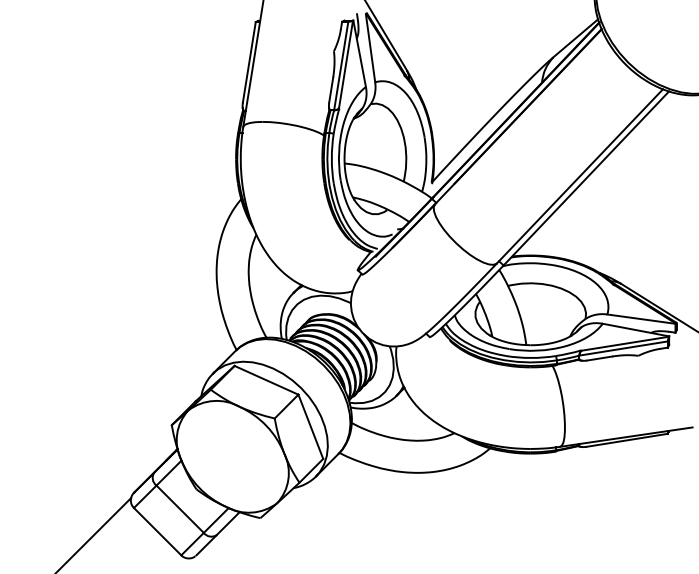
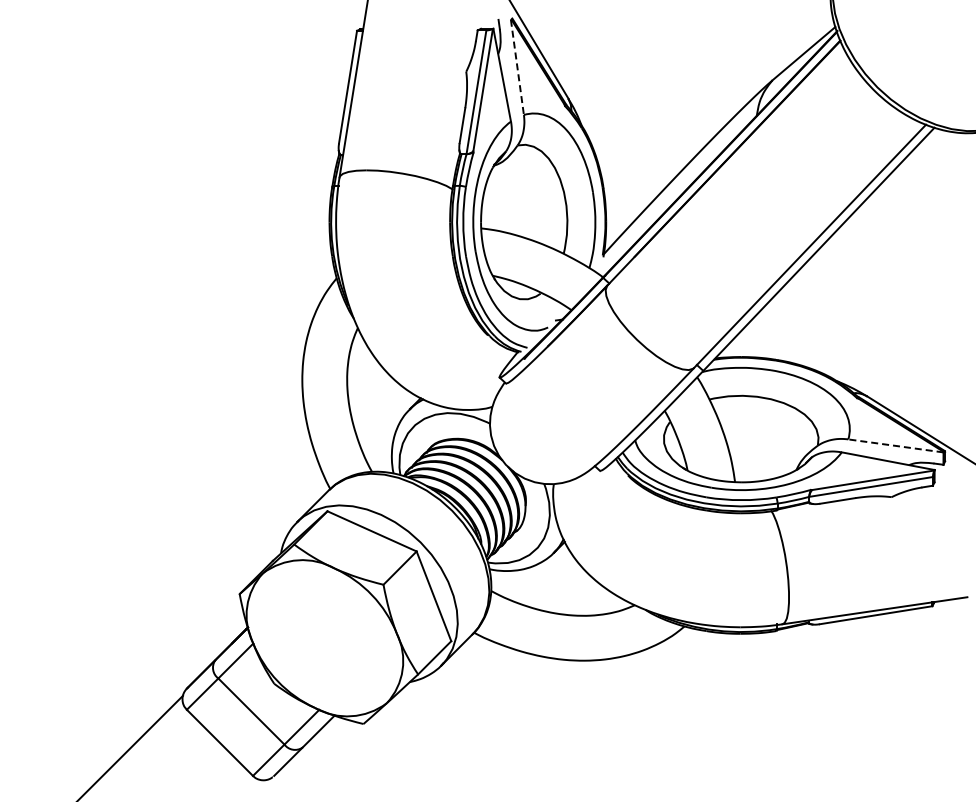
line: (370, 48) -> (517, 67), solid -> dashed
line: (641, 318) -> (895, 445), solid -> dashed

